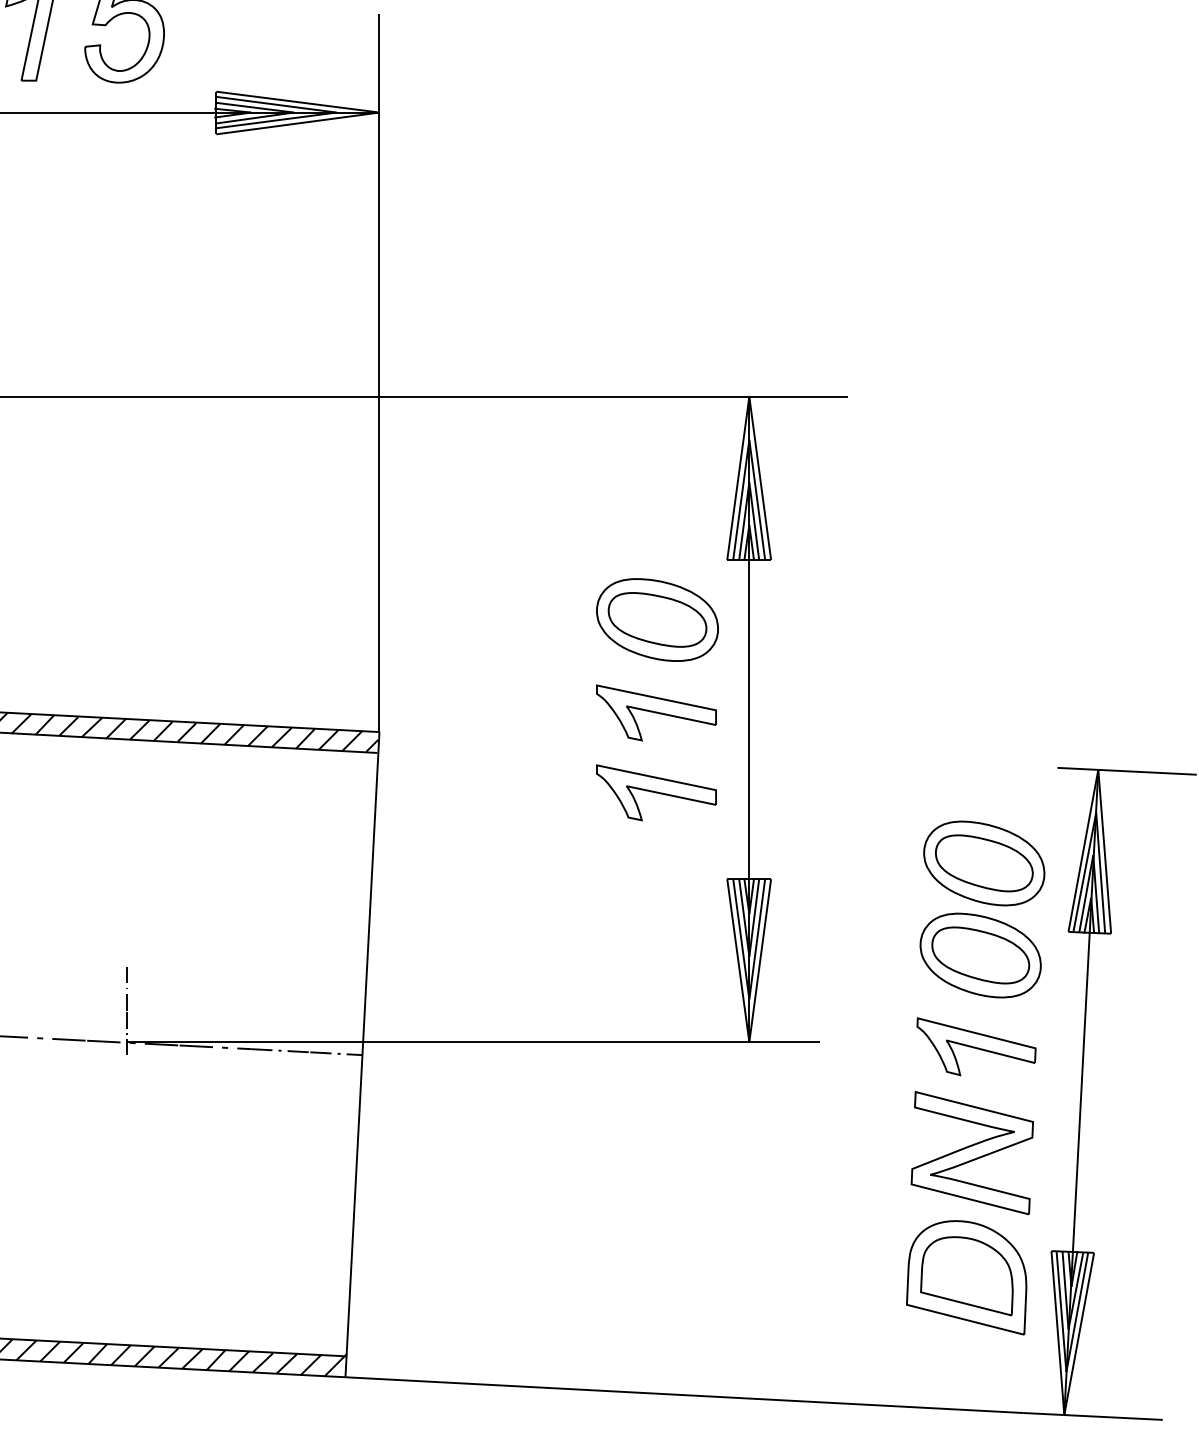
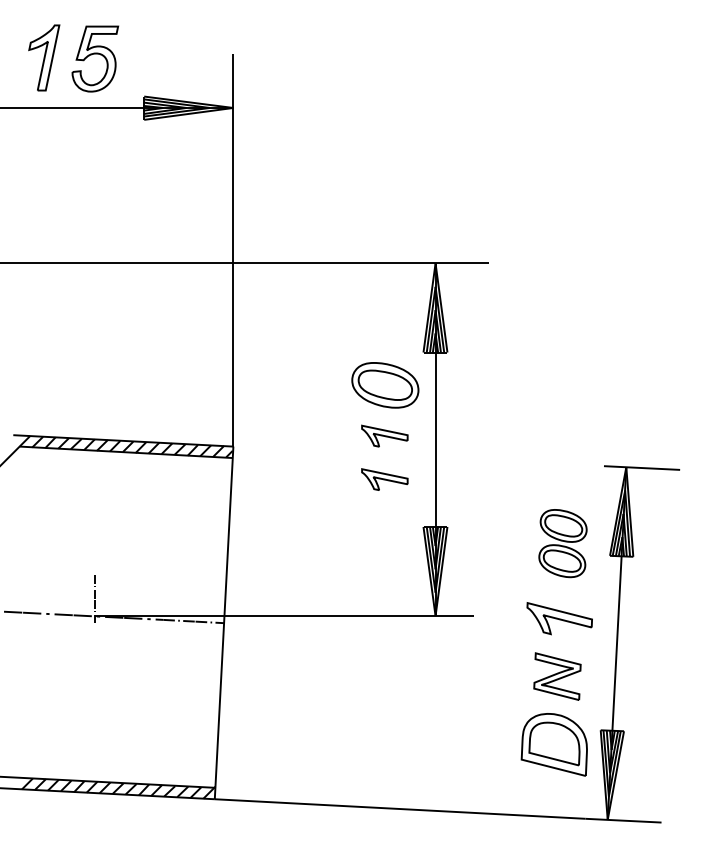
part: (655, 713) -> (384, 436), size x0.7
part: (655, 792) -> (384, 479), size x0.7
part: (981, 909) -> (562, 543), size x0.7
part: (972, 1152) -> (557, 676), size x0.7

